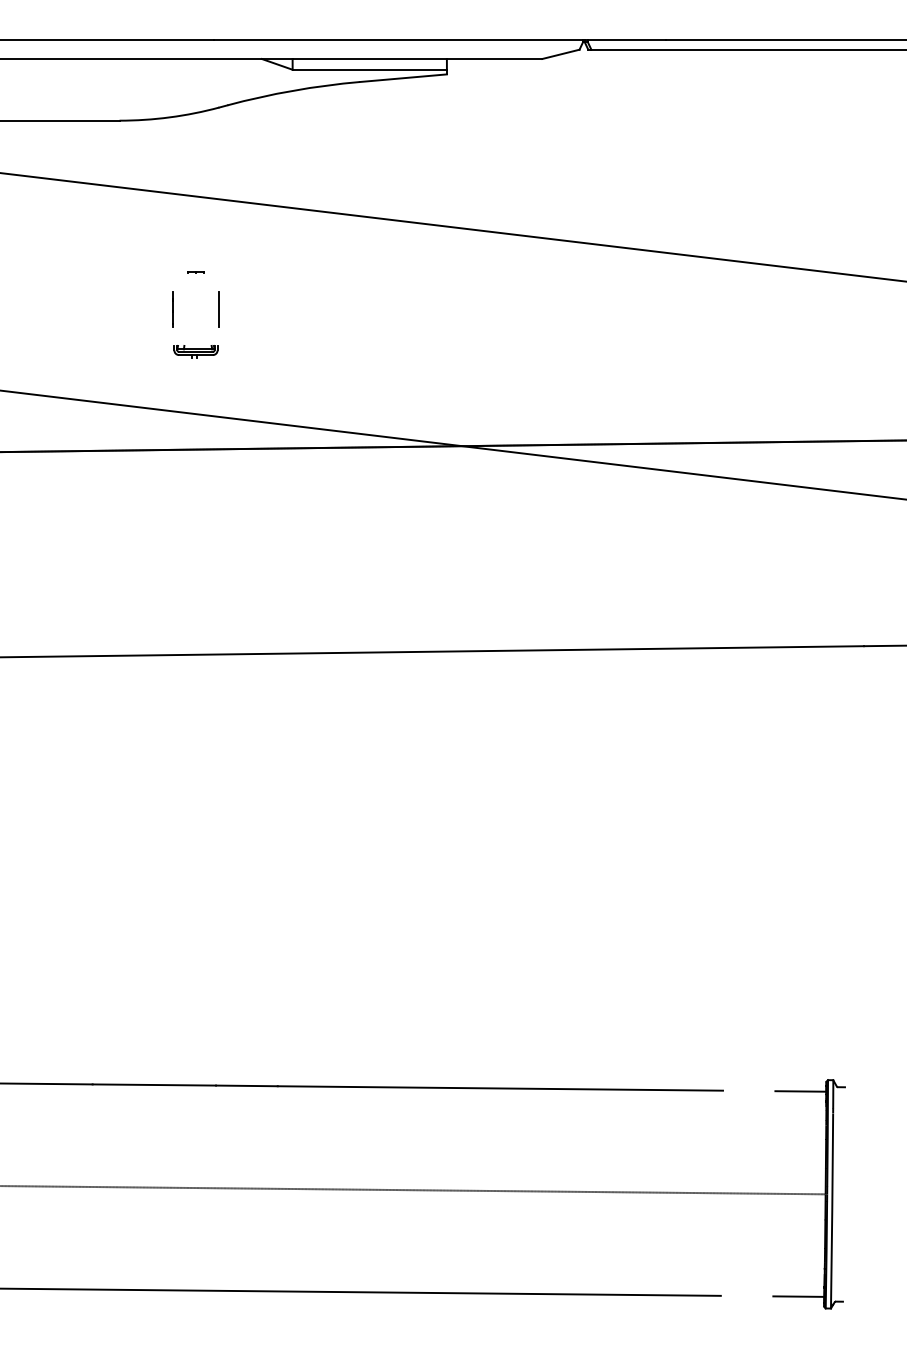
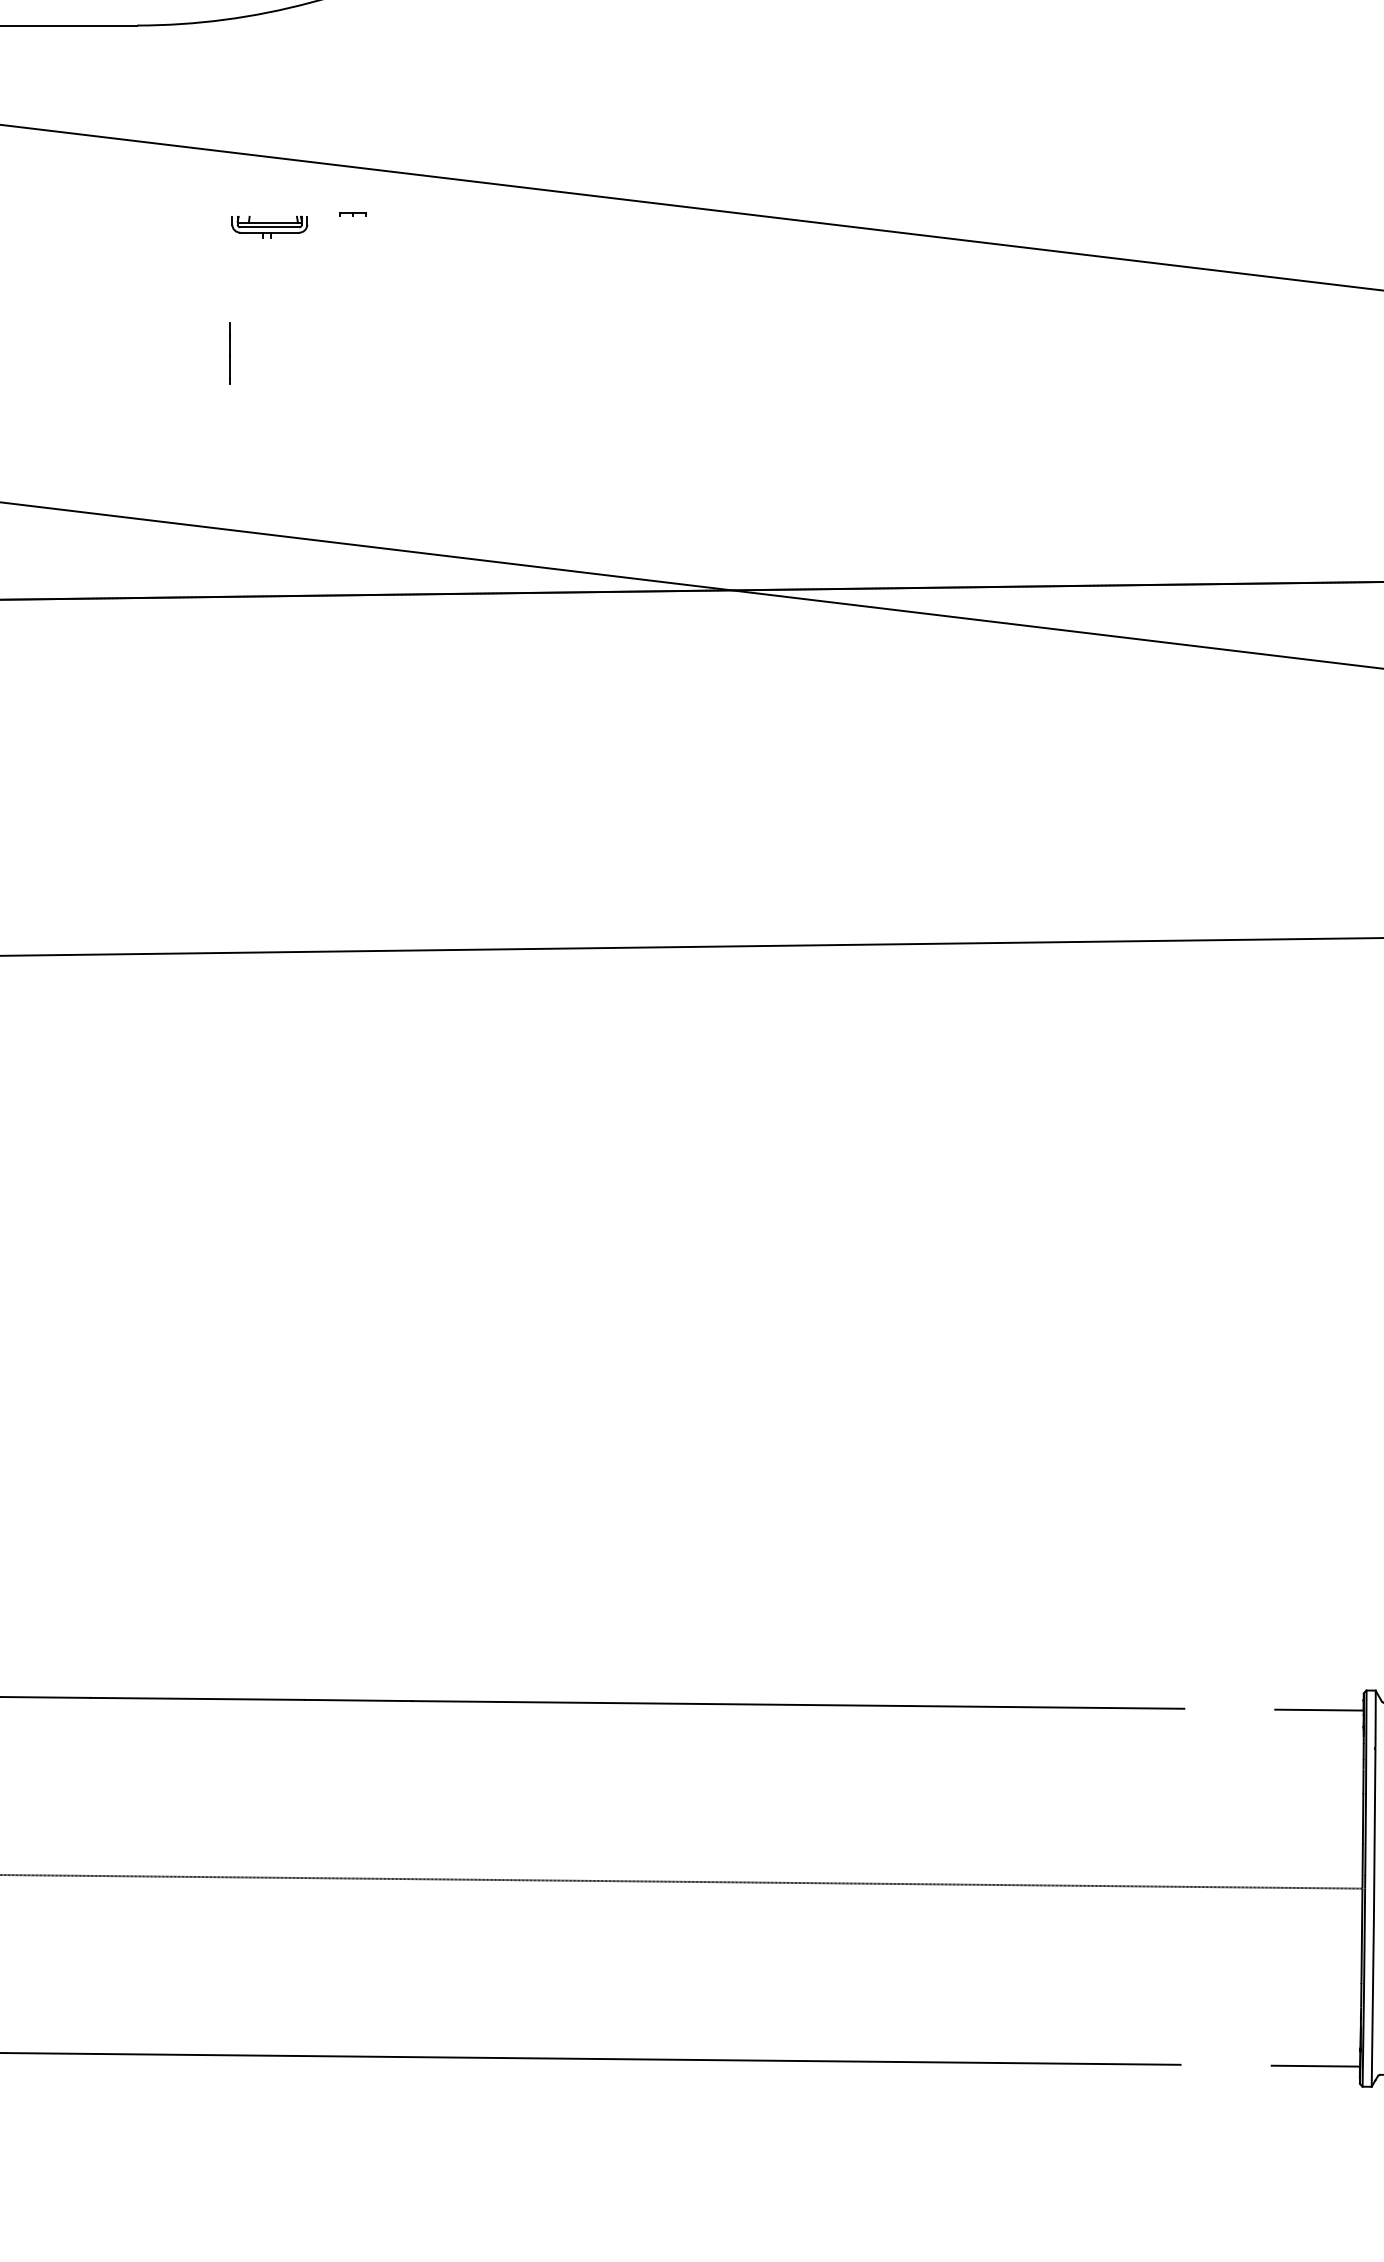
line: (195, 272) -> (352, 214), moved
line: (219, 309) -> (310, 353), removed
part: (195, 351) -> (268, 226), moved

